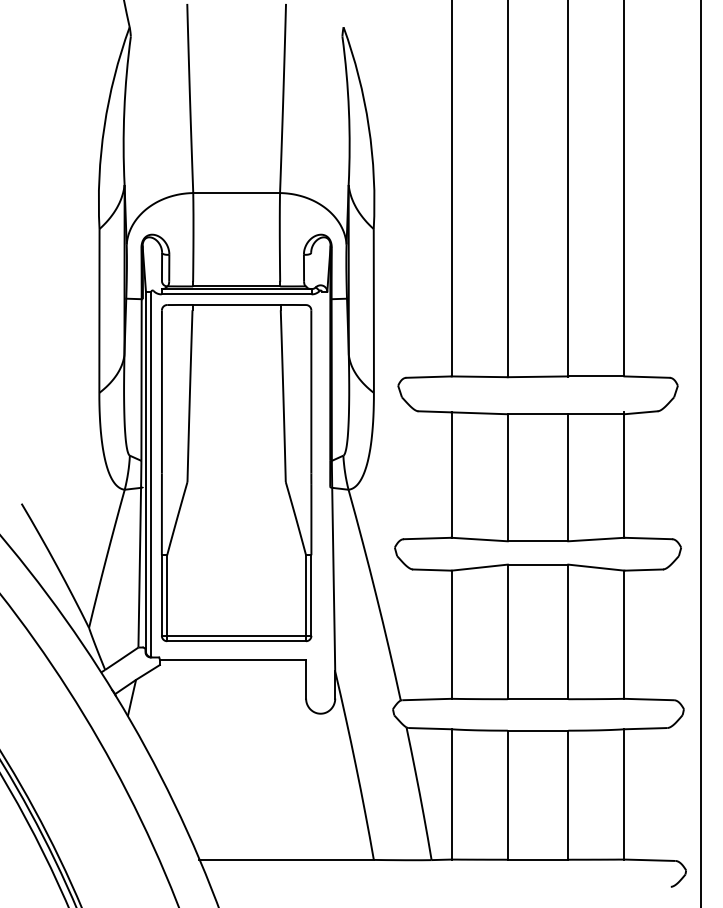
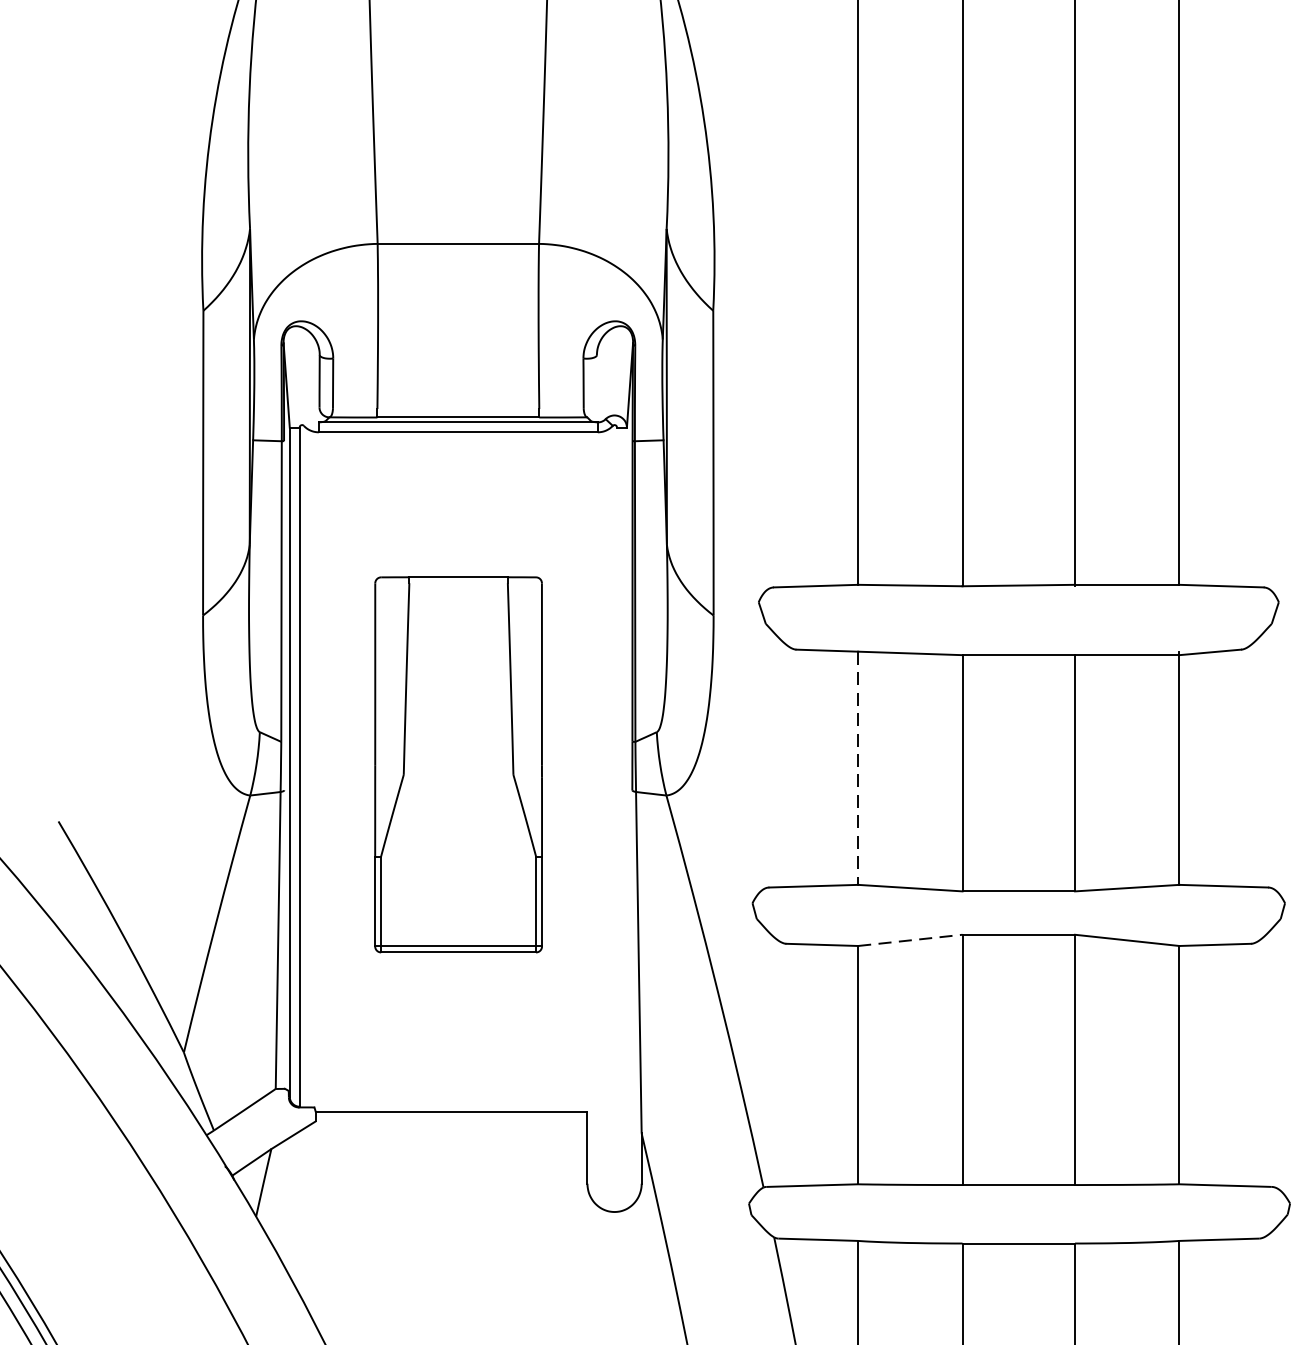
part: (236, 473) -> (458, 765), size x0.6
line: (451, 475) -> (857, 769), solid -> dashed
line: (480, 567) -> (911, 940), solid -> dashed

